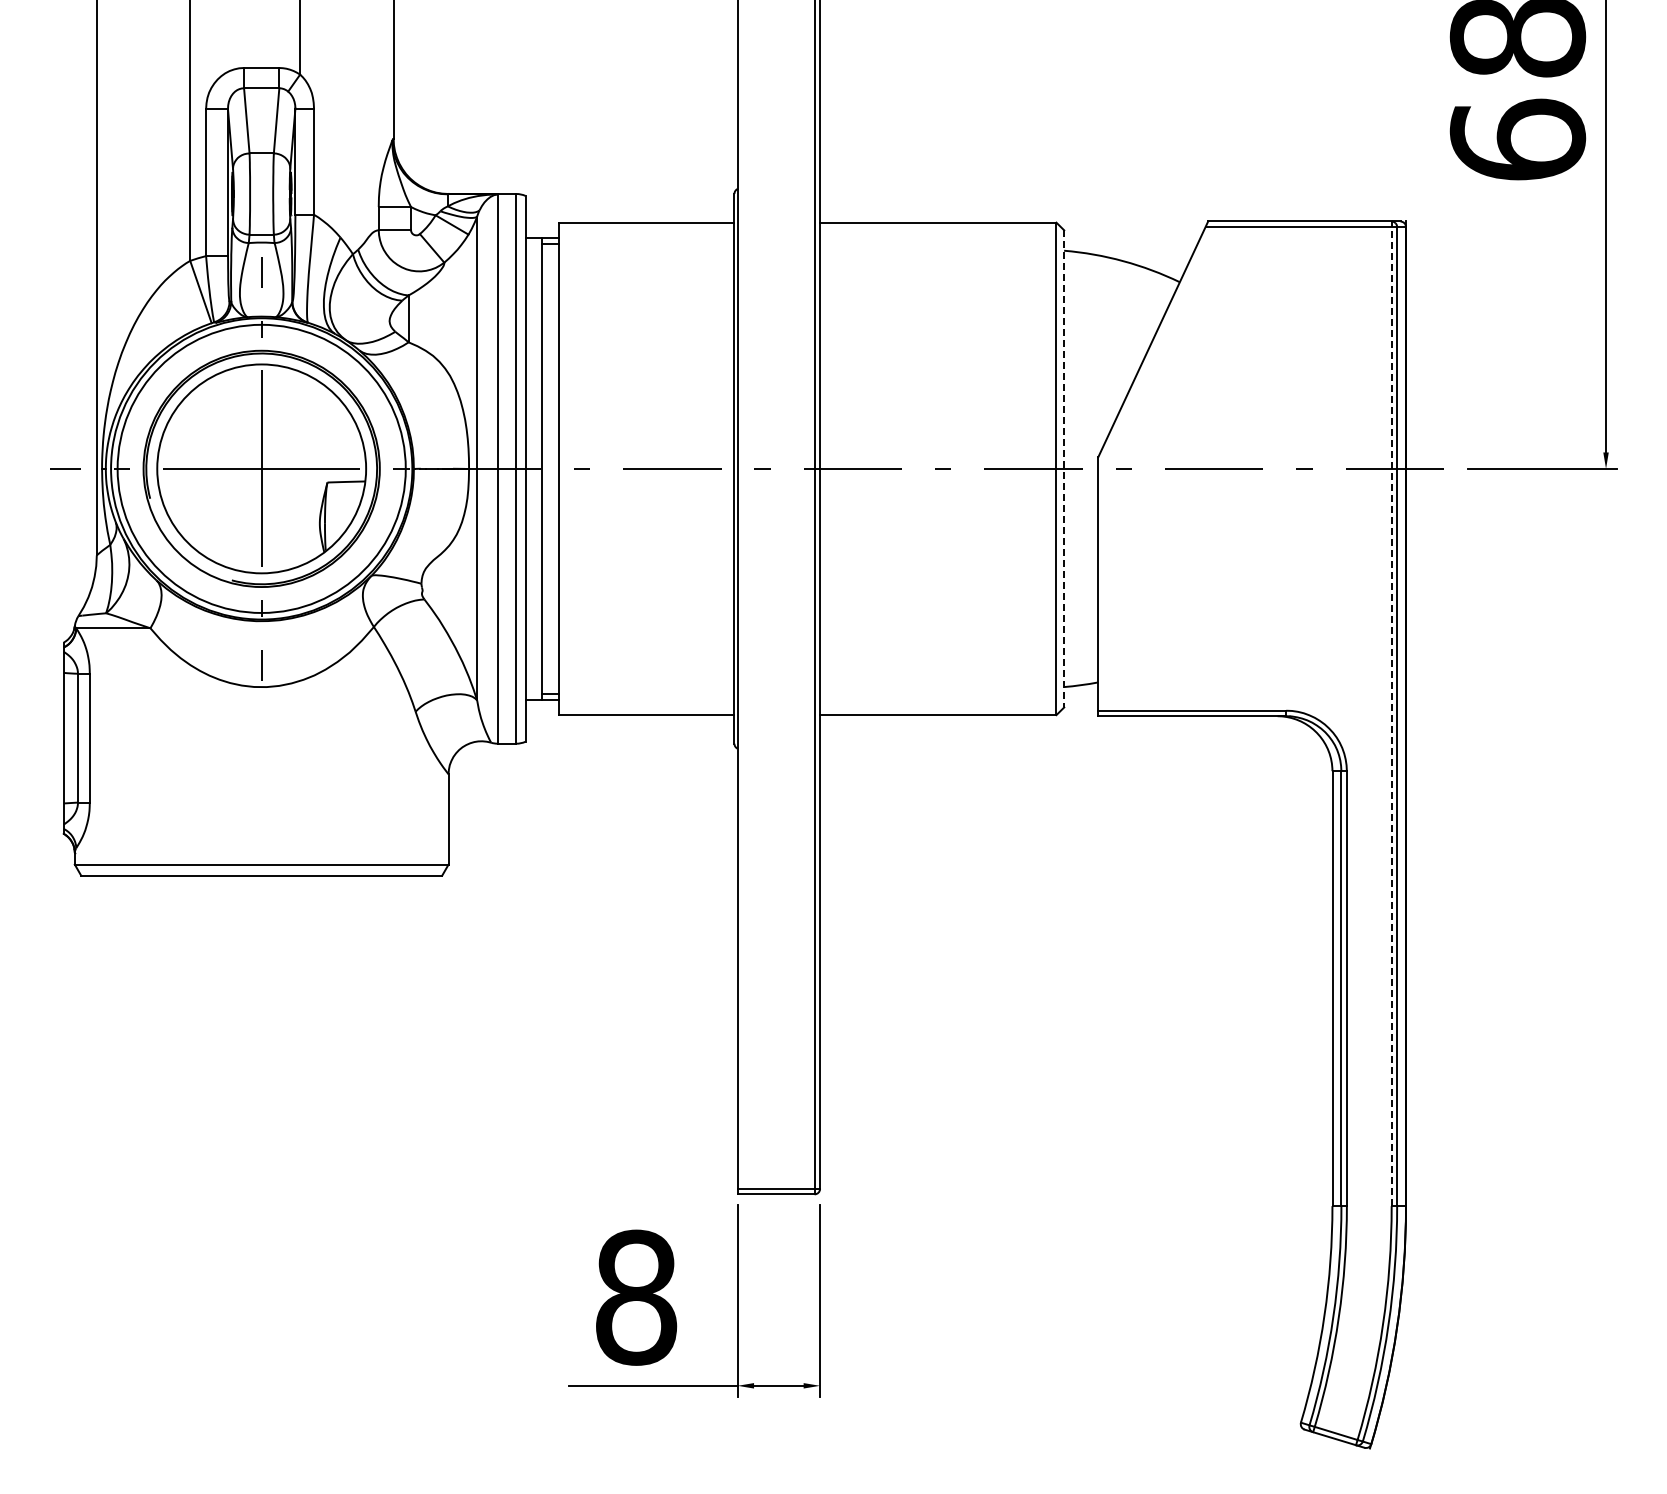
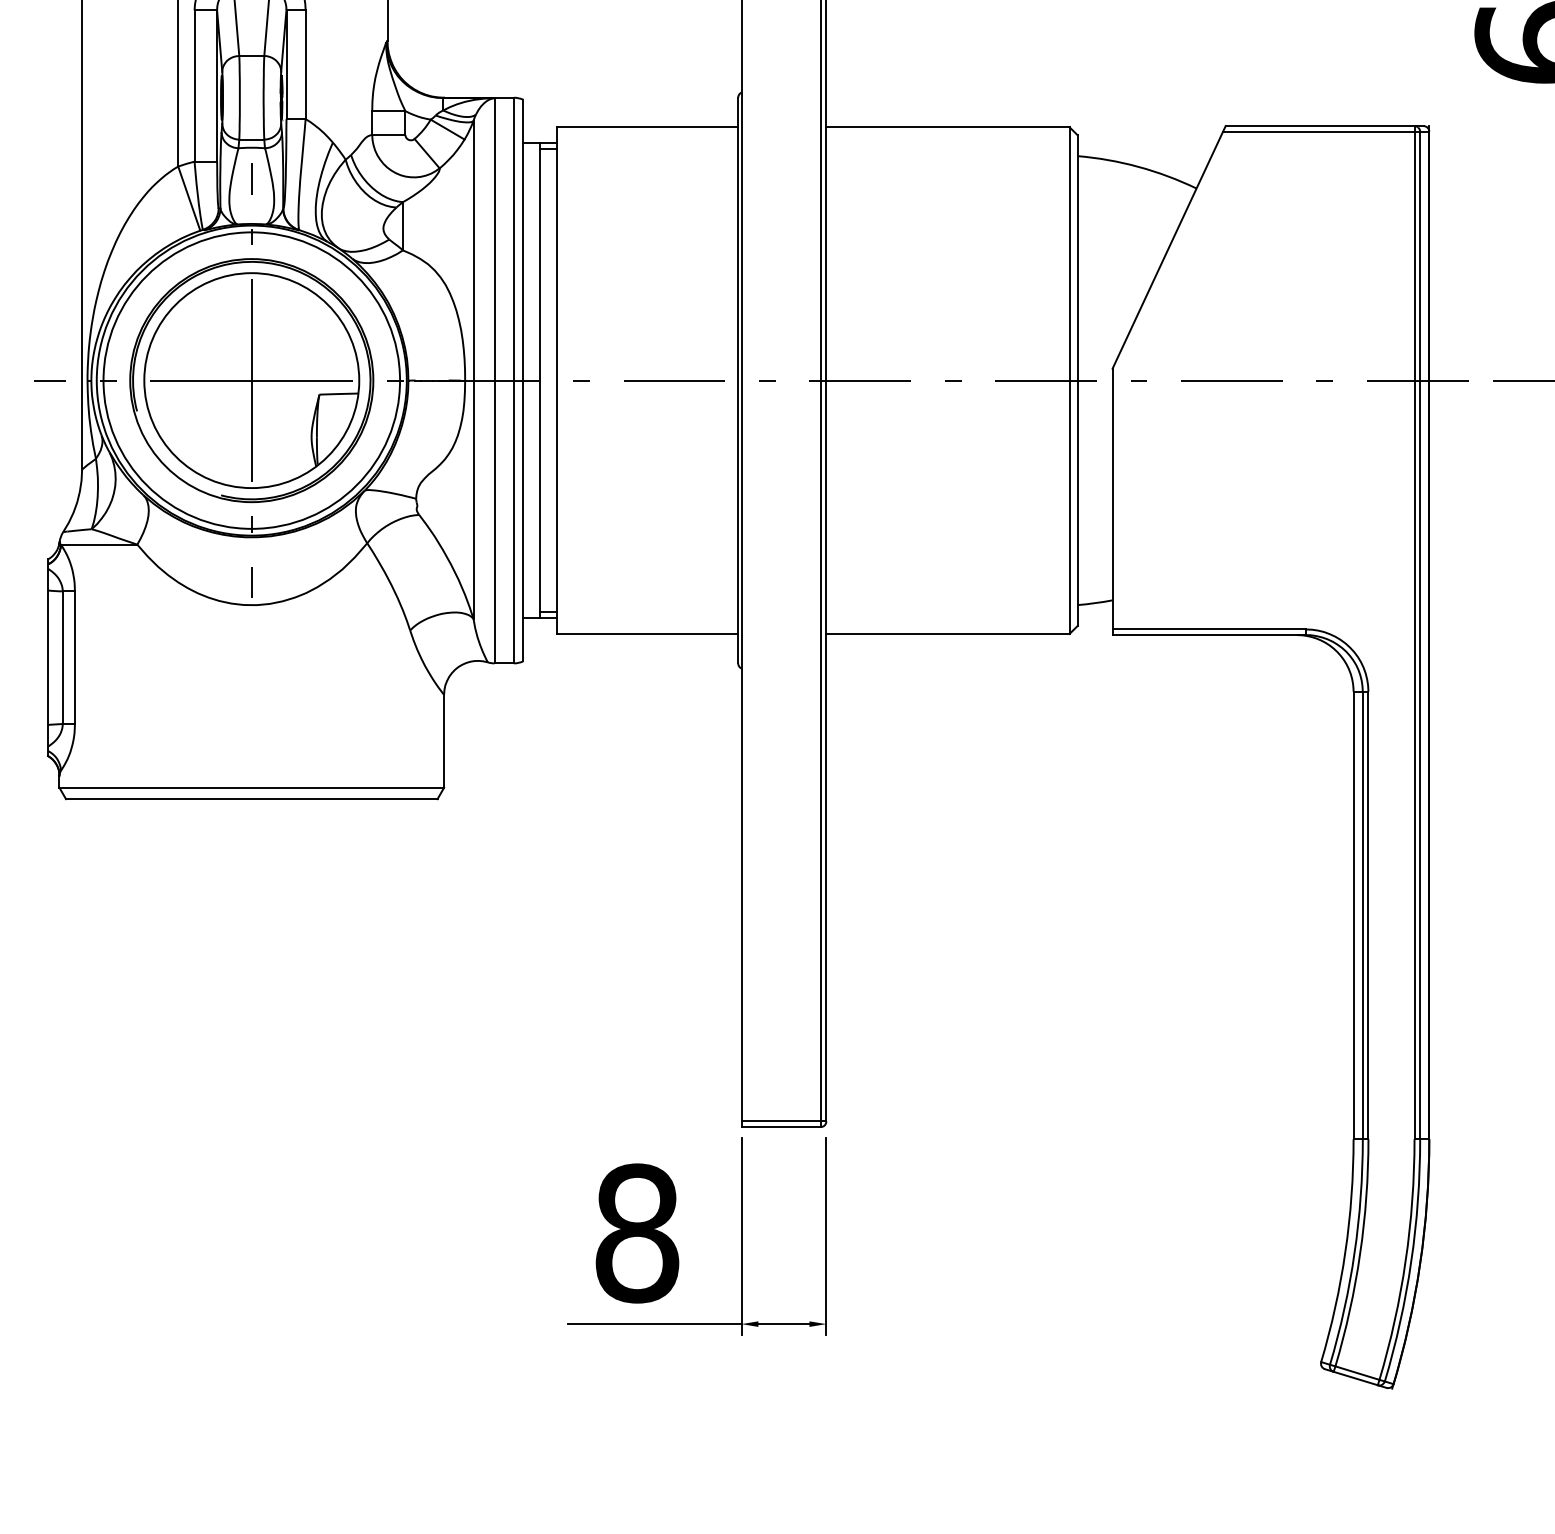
line: (1064, 468) -> (1077, 380), dashed -> solid
line: (1391, 713) -> (1414, 632), dashed -> solid

